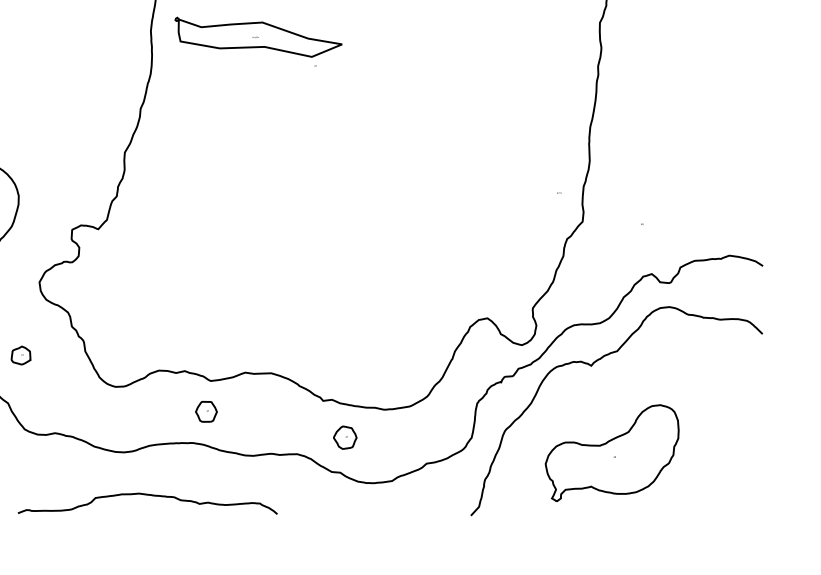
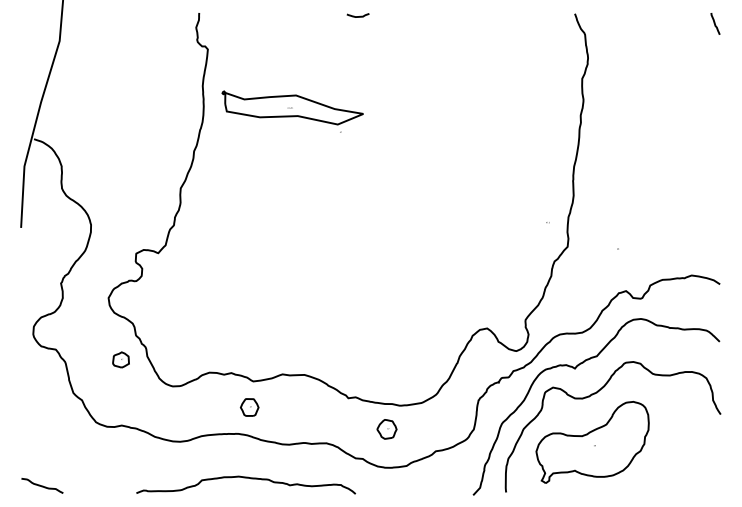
part: (258, 41) -> (292, 111), moved
part: (20, 355) -> (120, 359), moved
curve: (615, 396) -> (595, 394), added
part: (344, 437) -> (386, 429), moved
curve: (147, 495) -> (245, 478), moved

